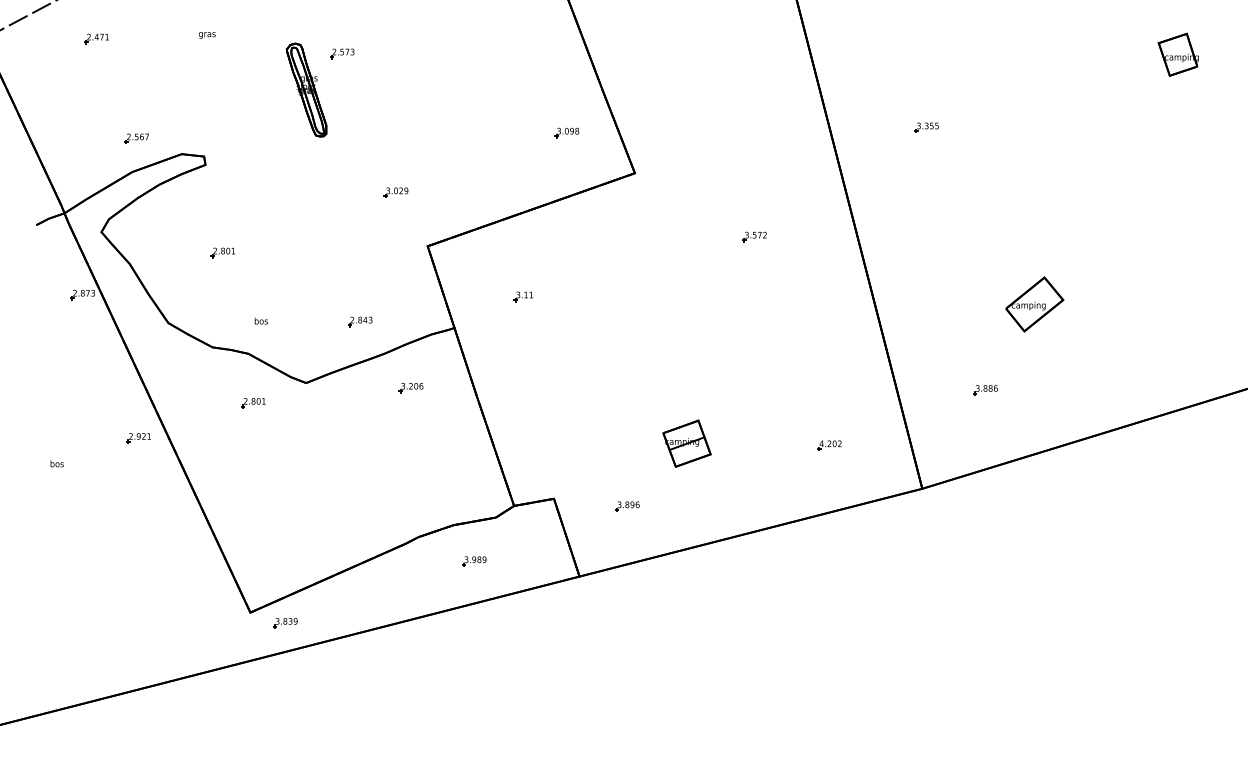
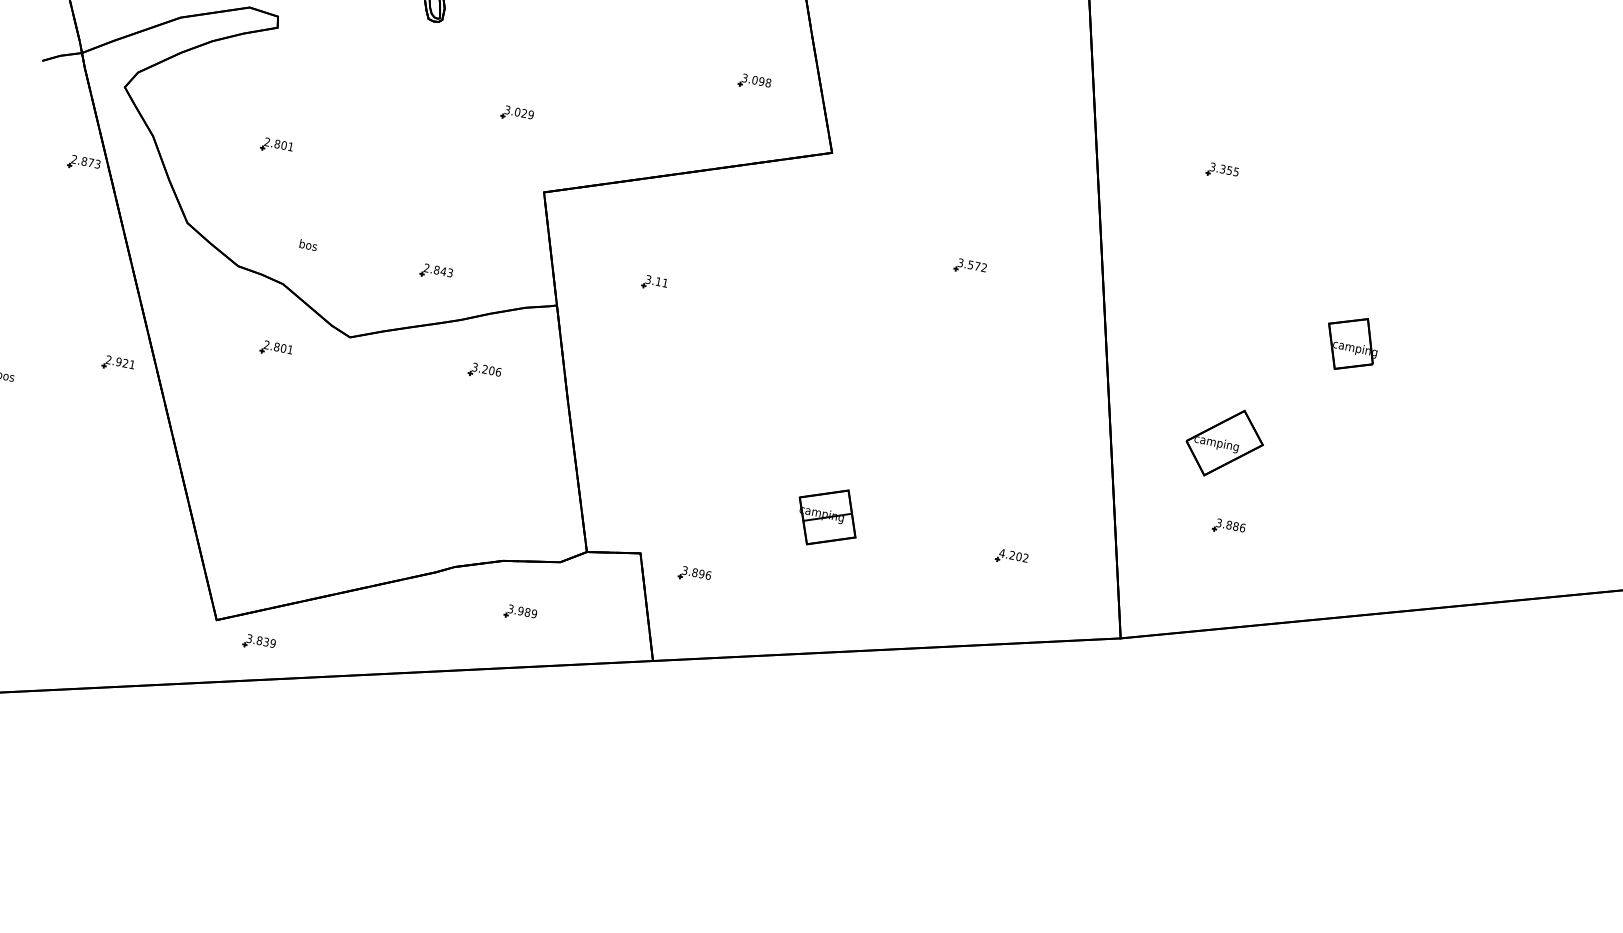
part: (1177, 54) -> (1350, 343), moved
part: (1034, 304) -> (1224, 443), moved
part: (627, 506) -> (694, 574), moved

